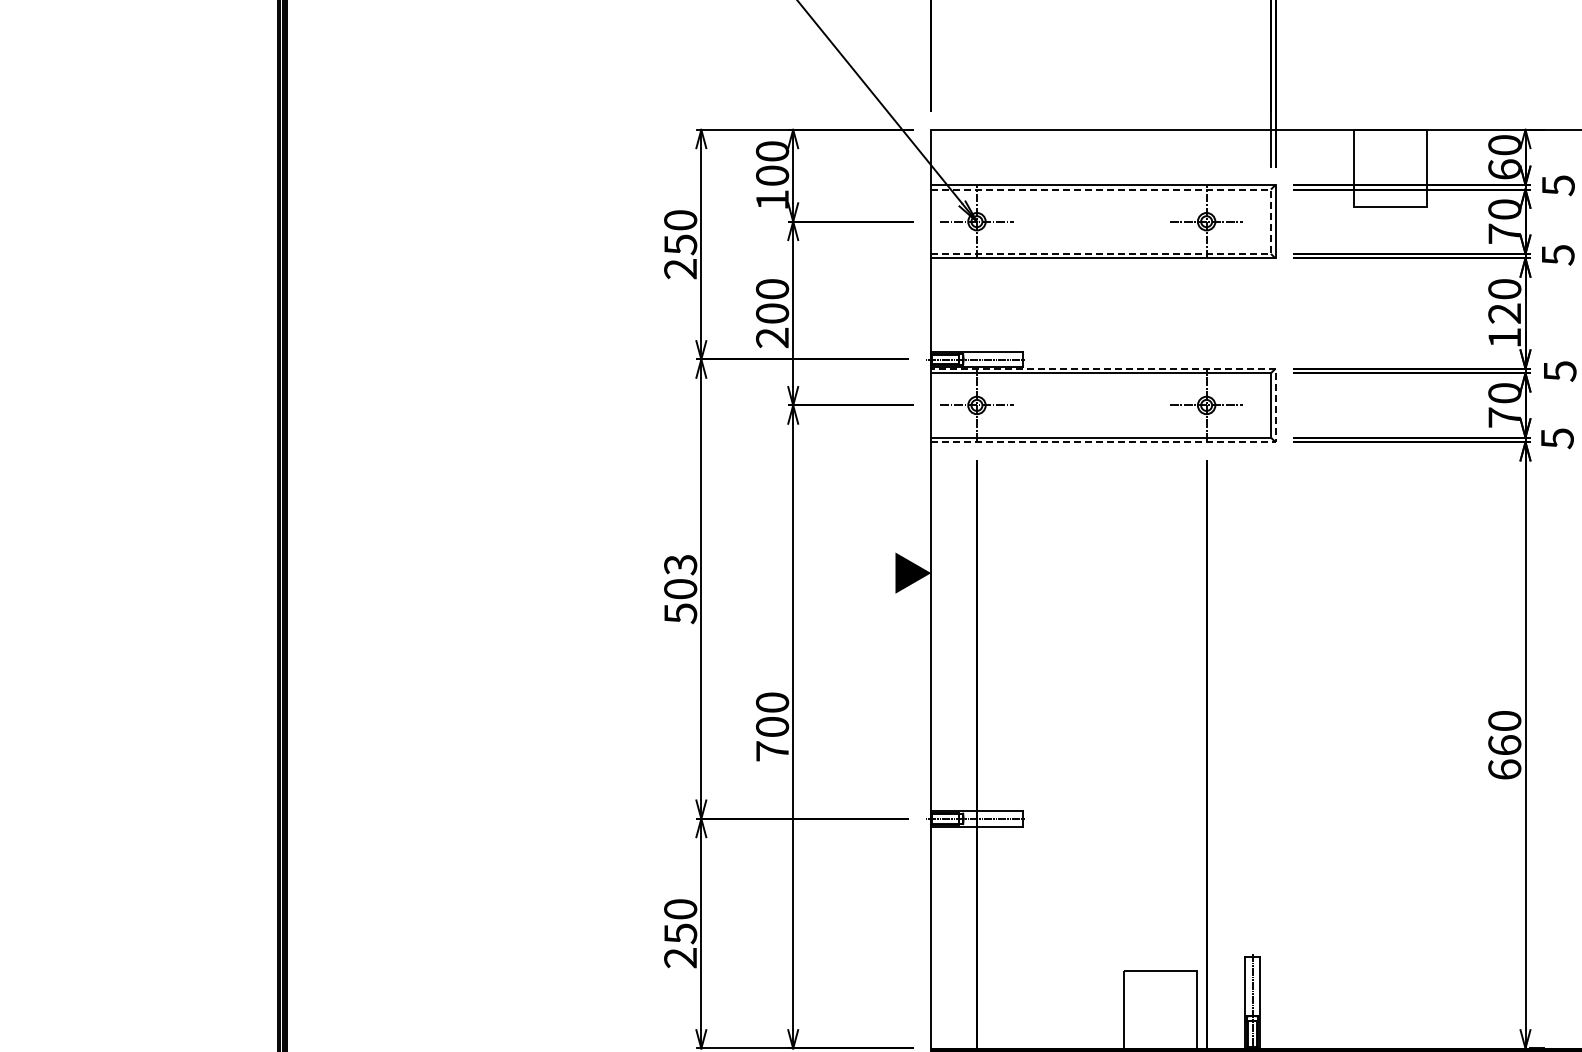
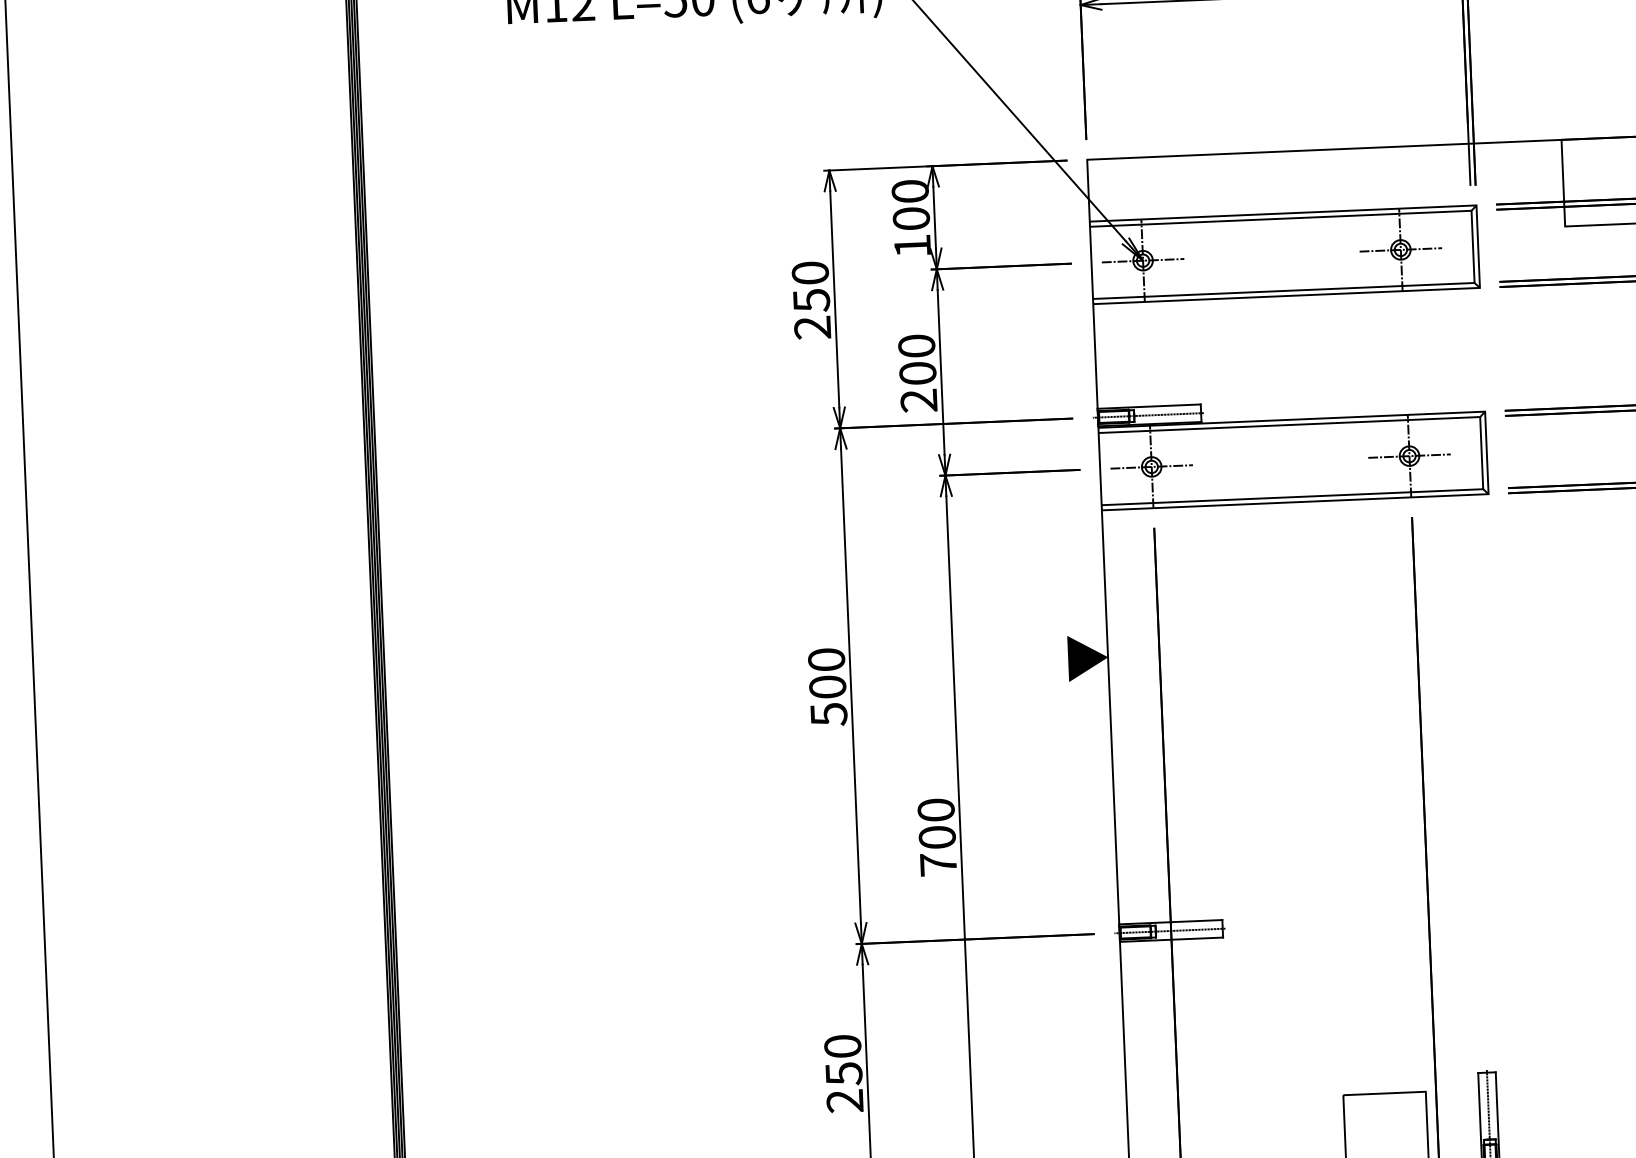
line: (1270, 221) -> (1472, 246), dashed -> solid
line: (1275, 405) -> (1486, 452), dashed -> solid
text: (680, 564) -> (826, 659), 503 -> 500

